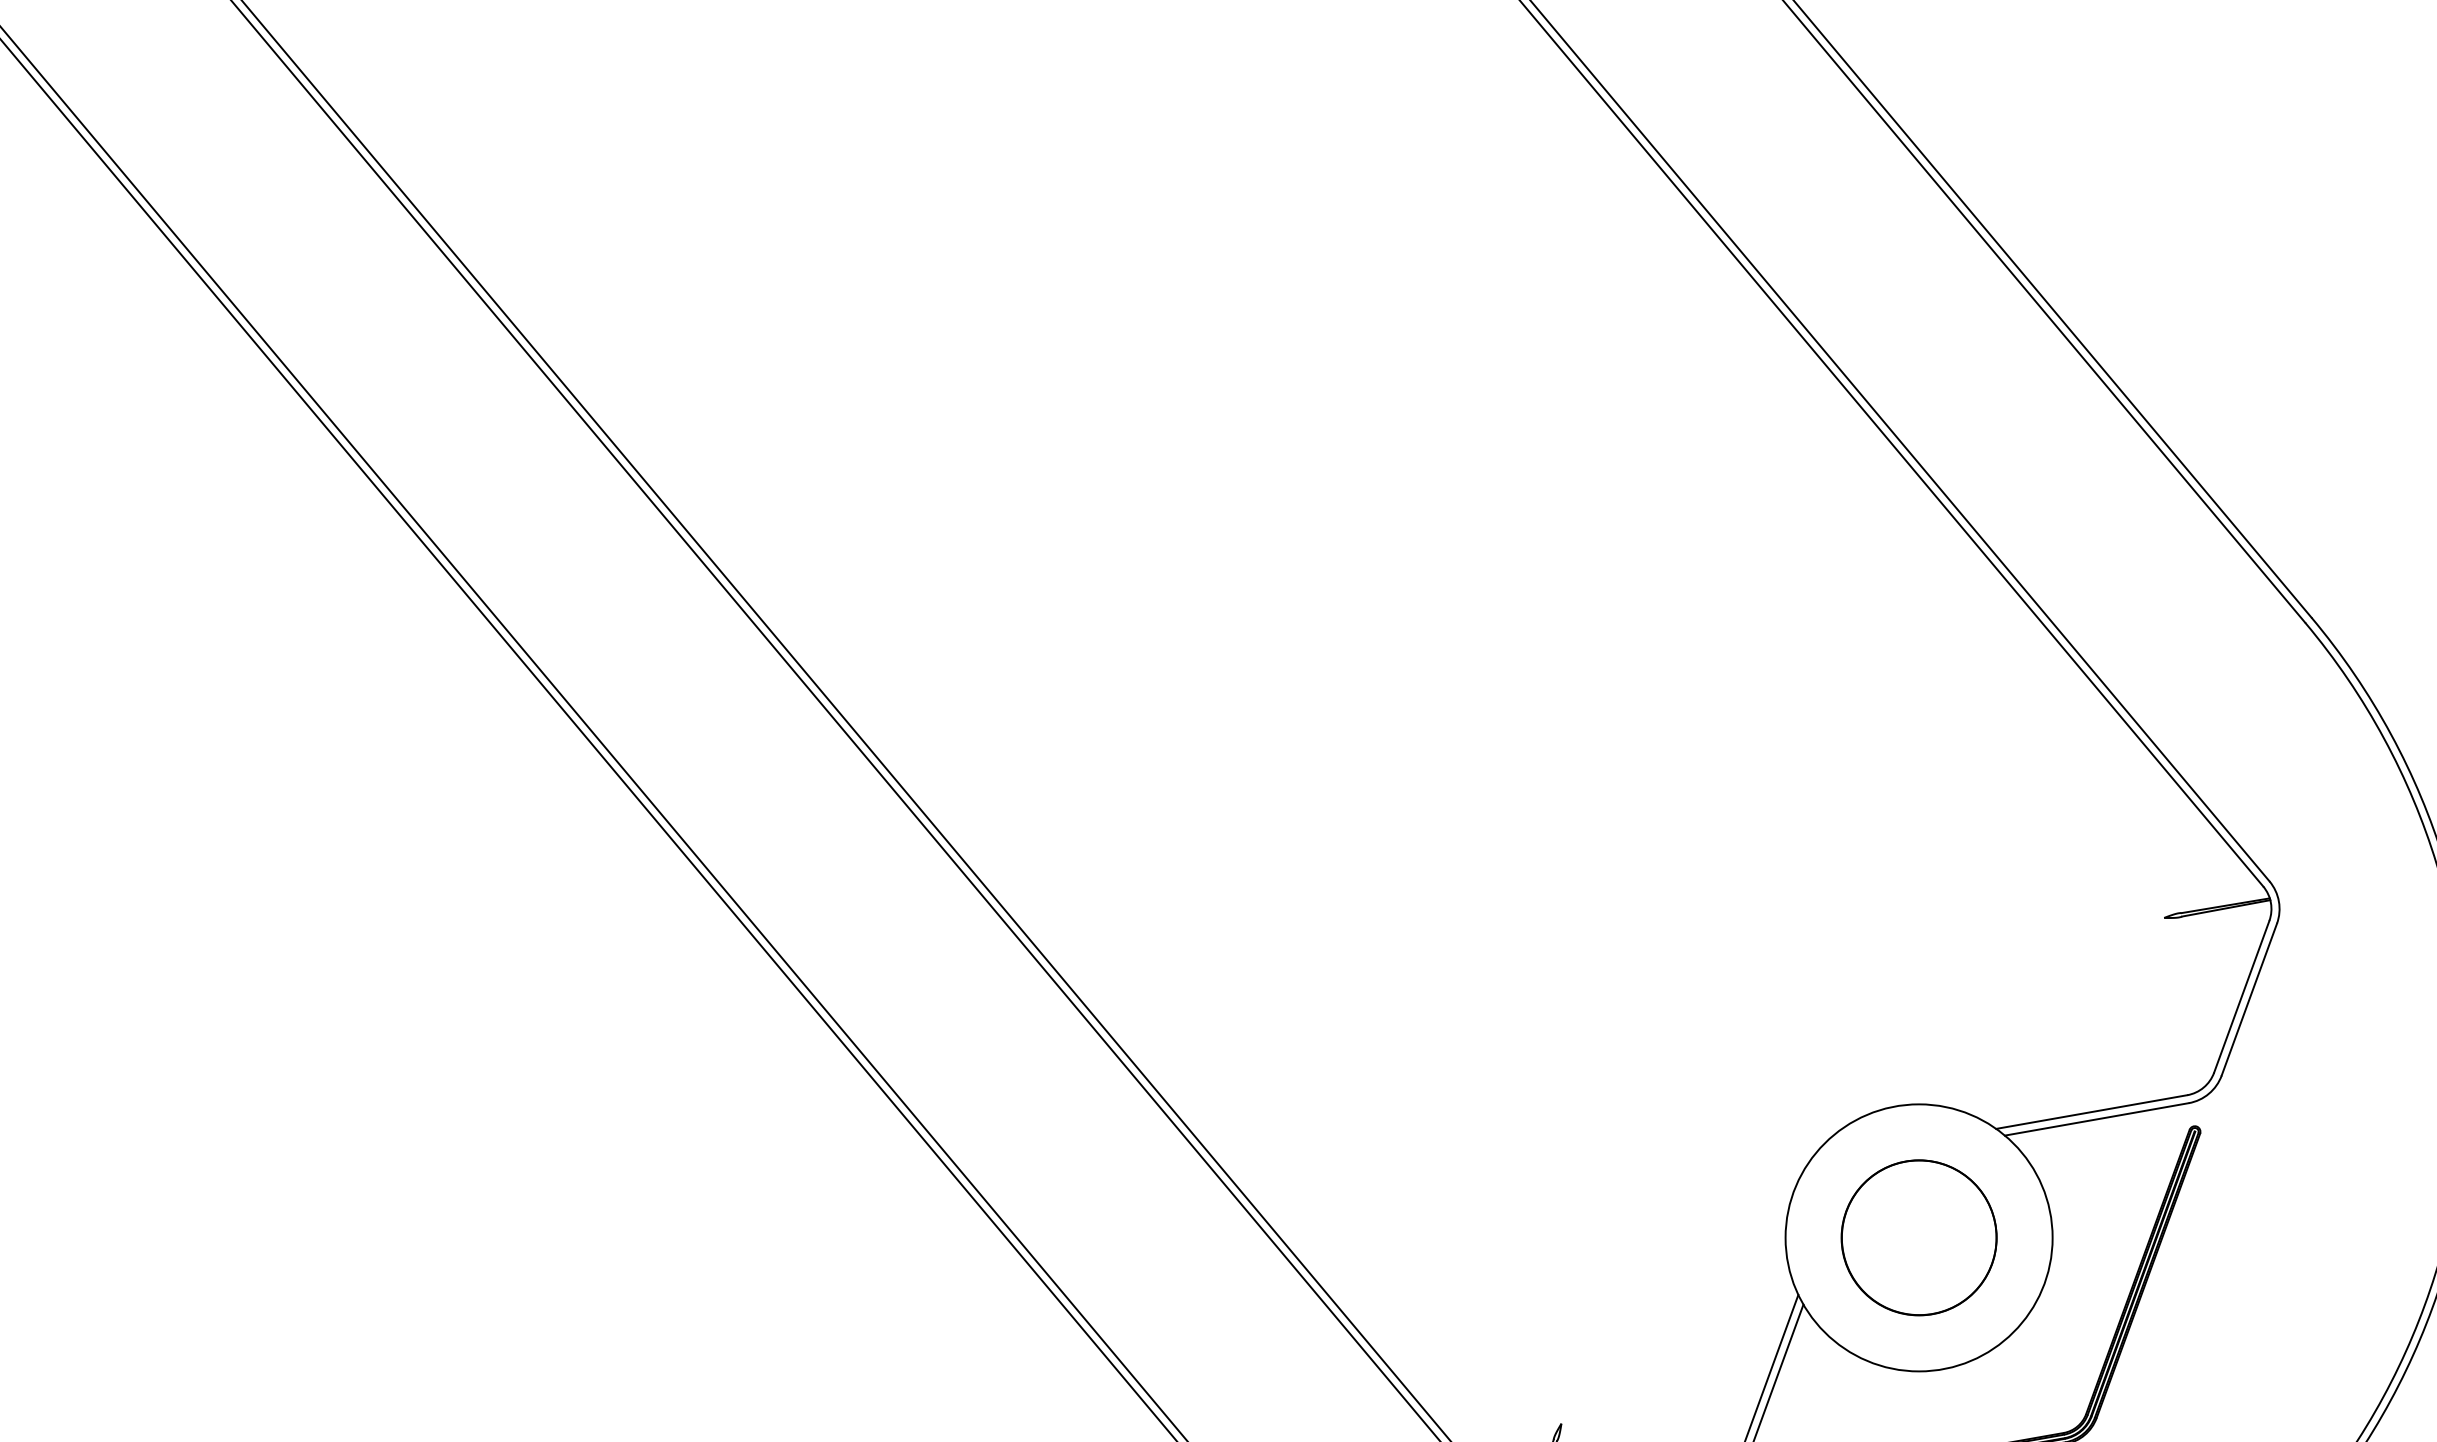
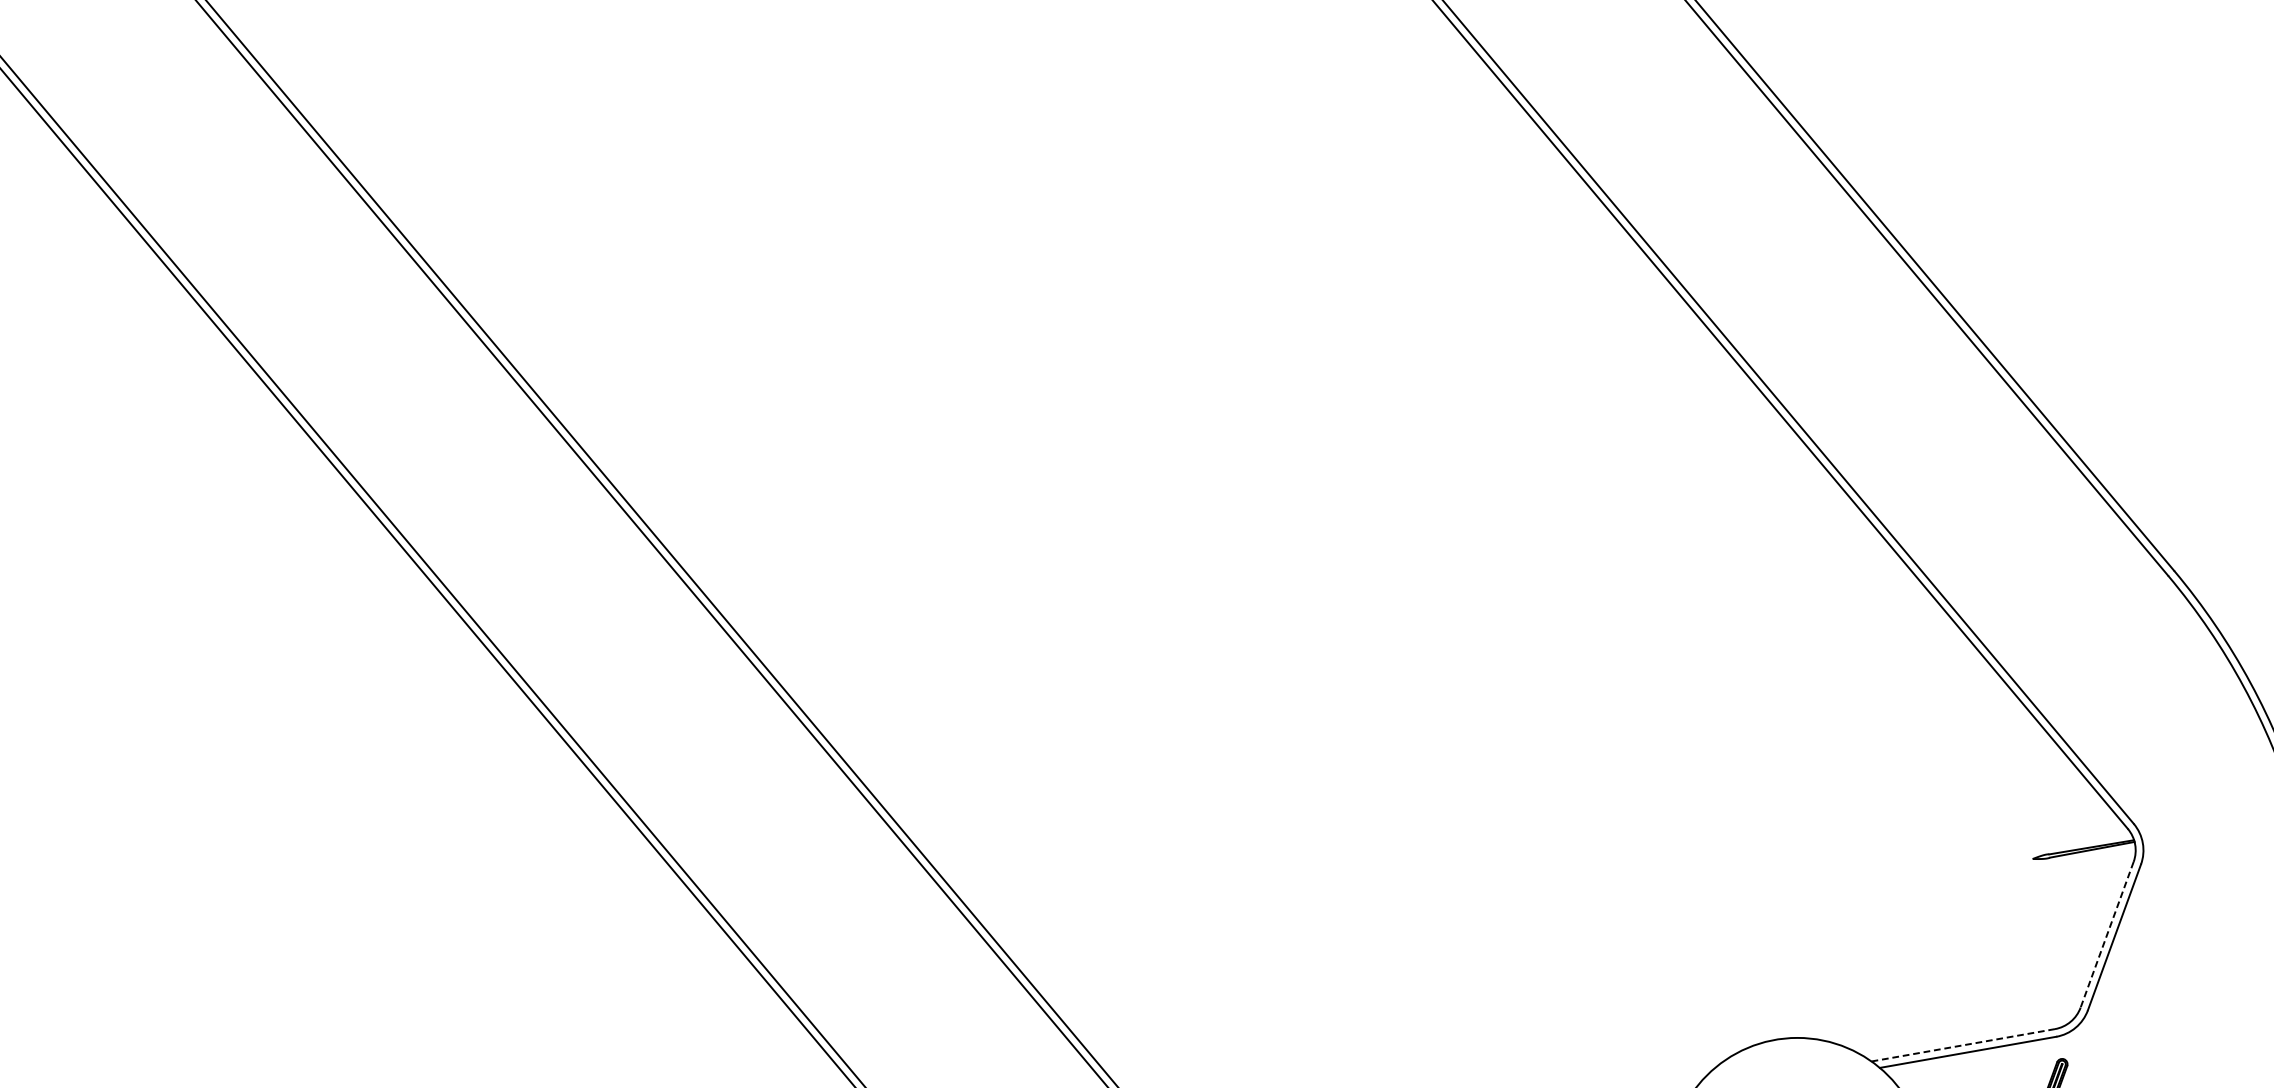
line: (2241, 996) -> (2106, 934), solid -> dashed
line: (2091, 1112) -> (1962, 1045), solid -> dashed

